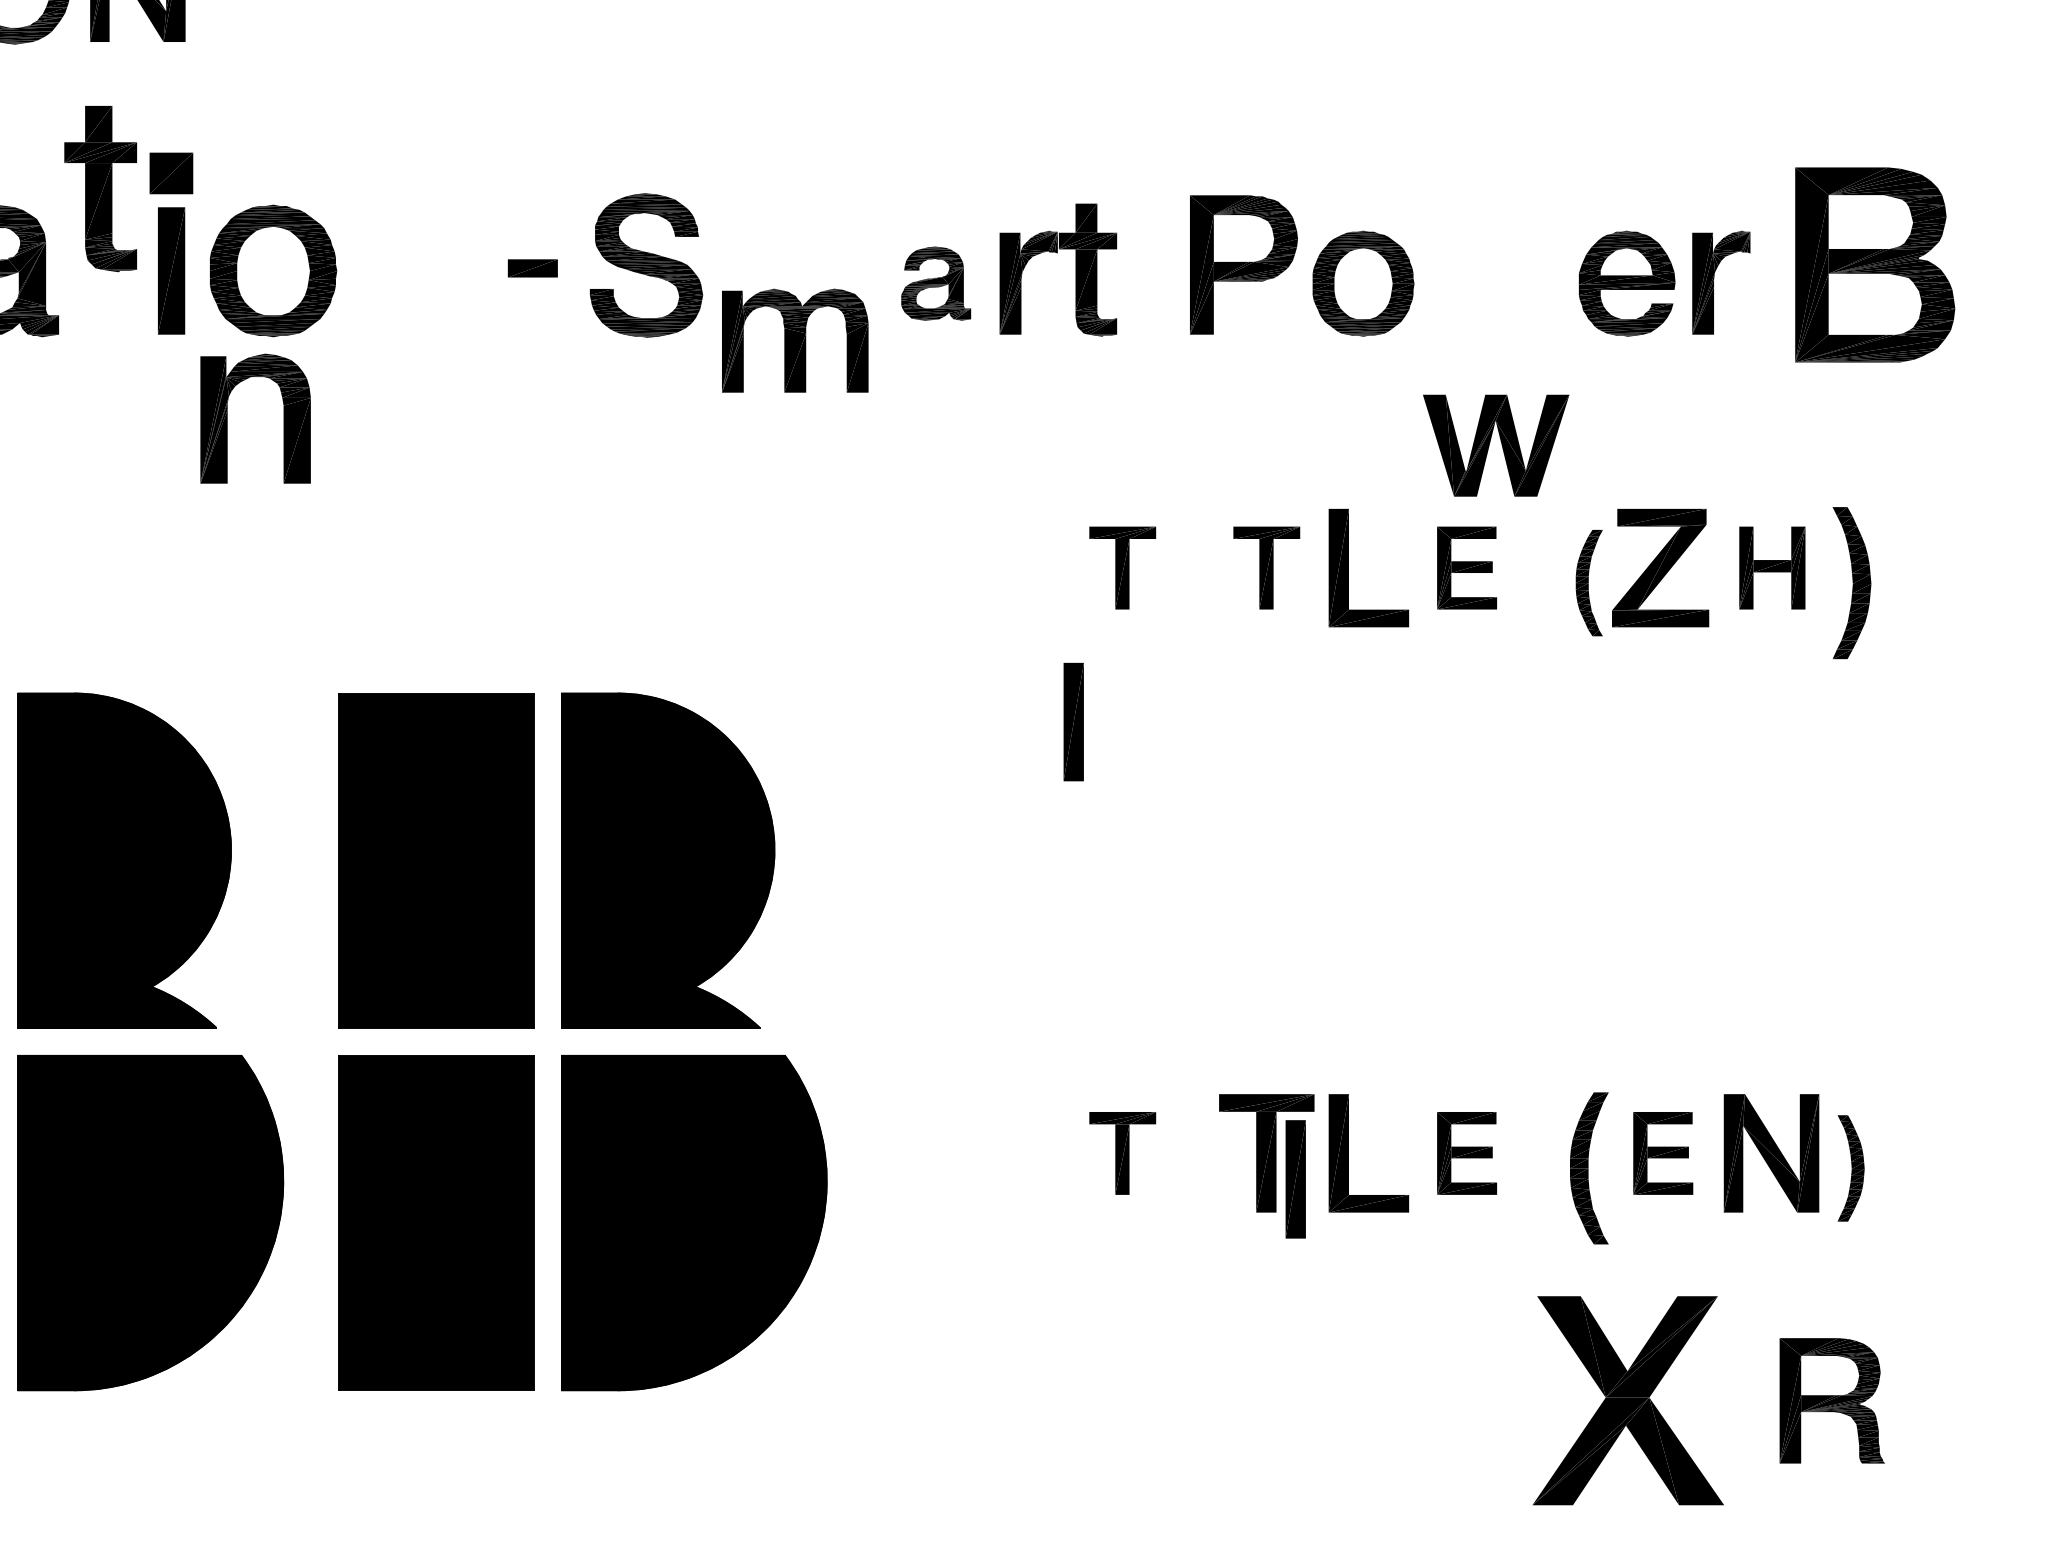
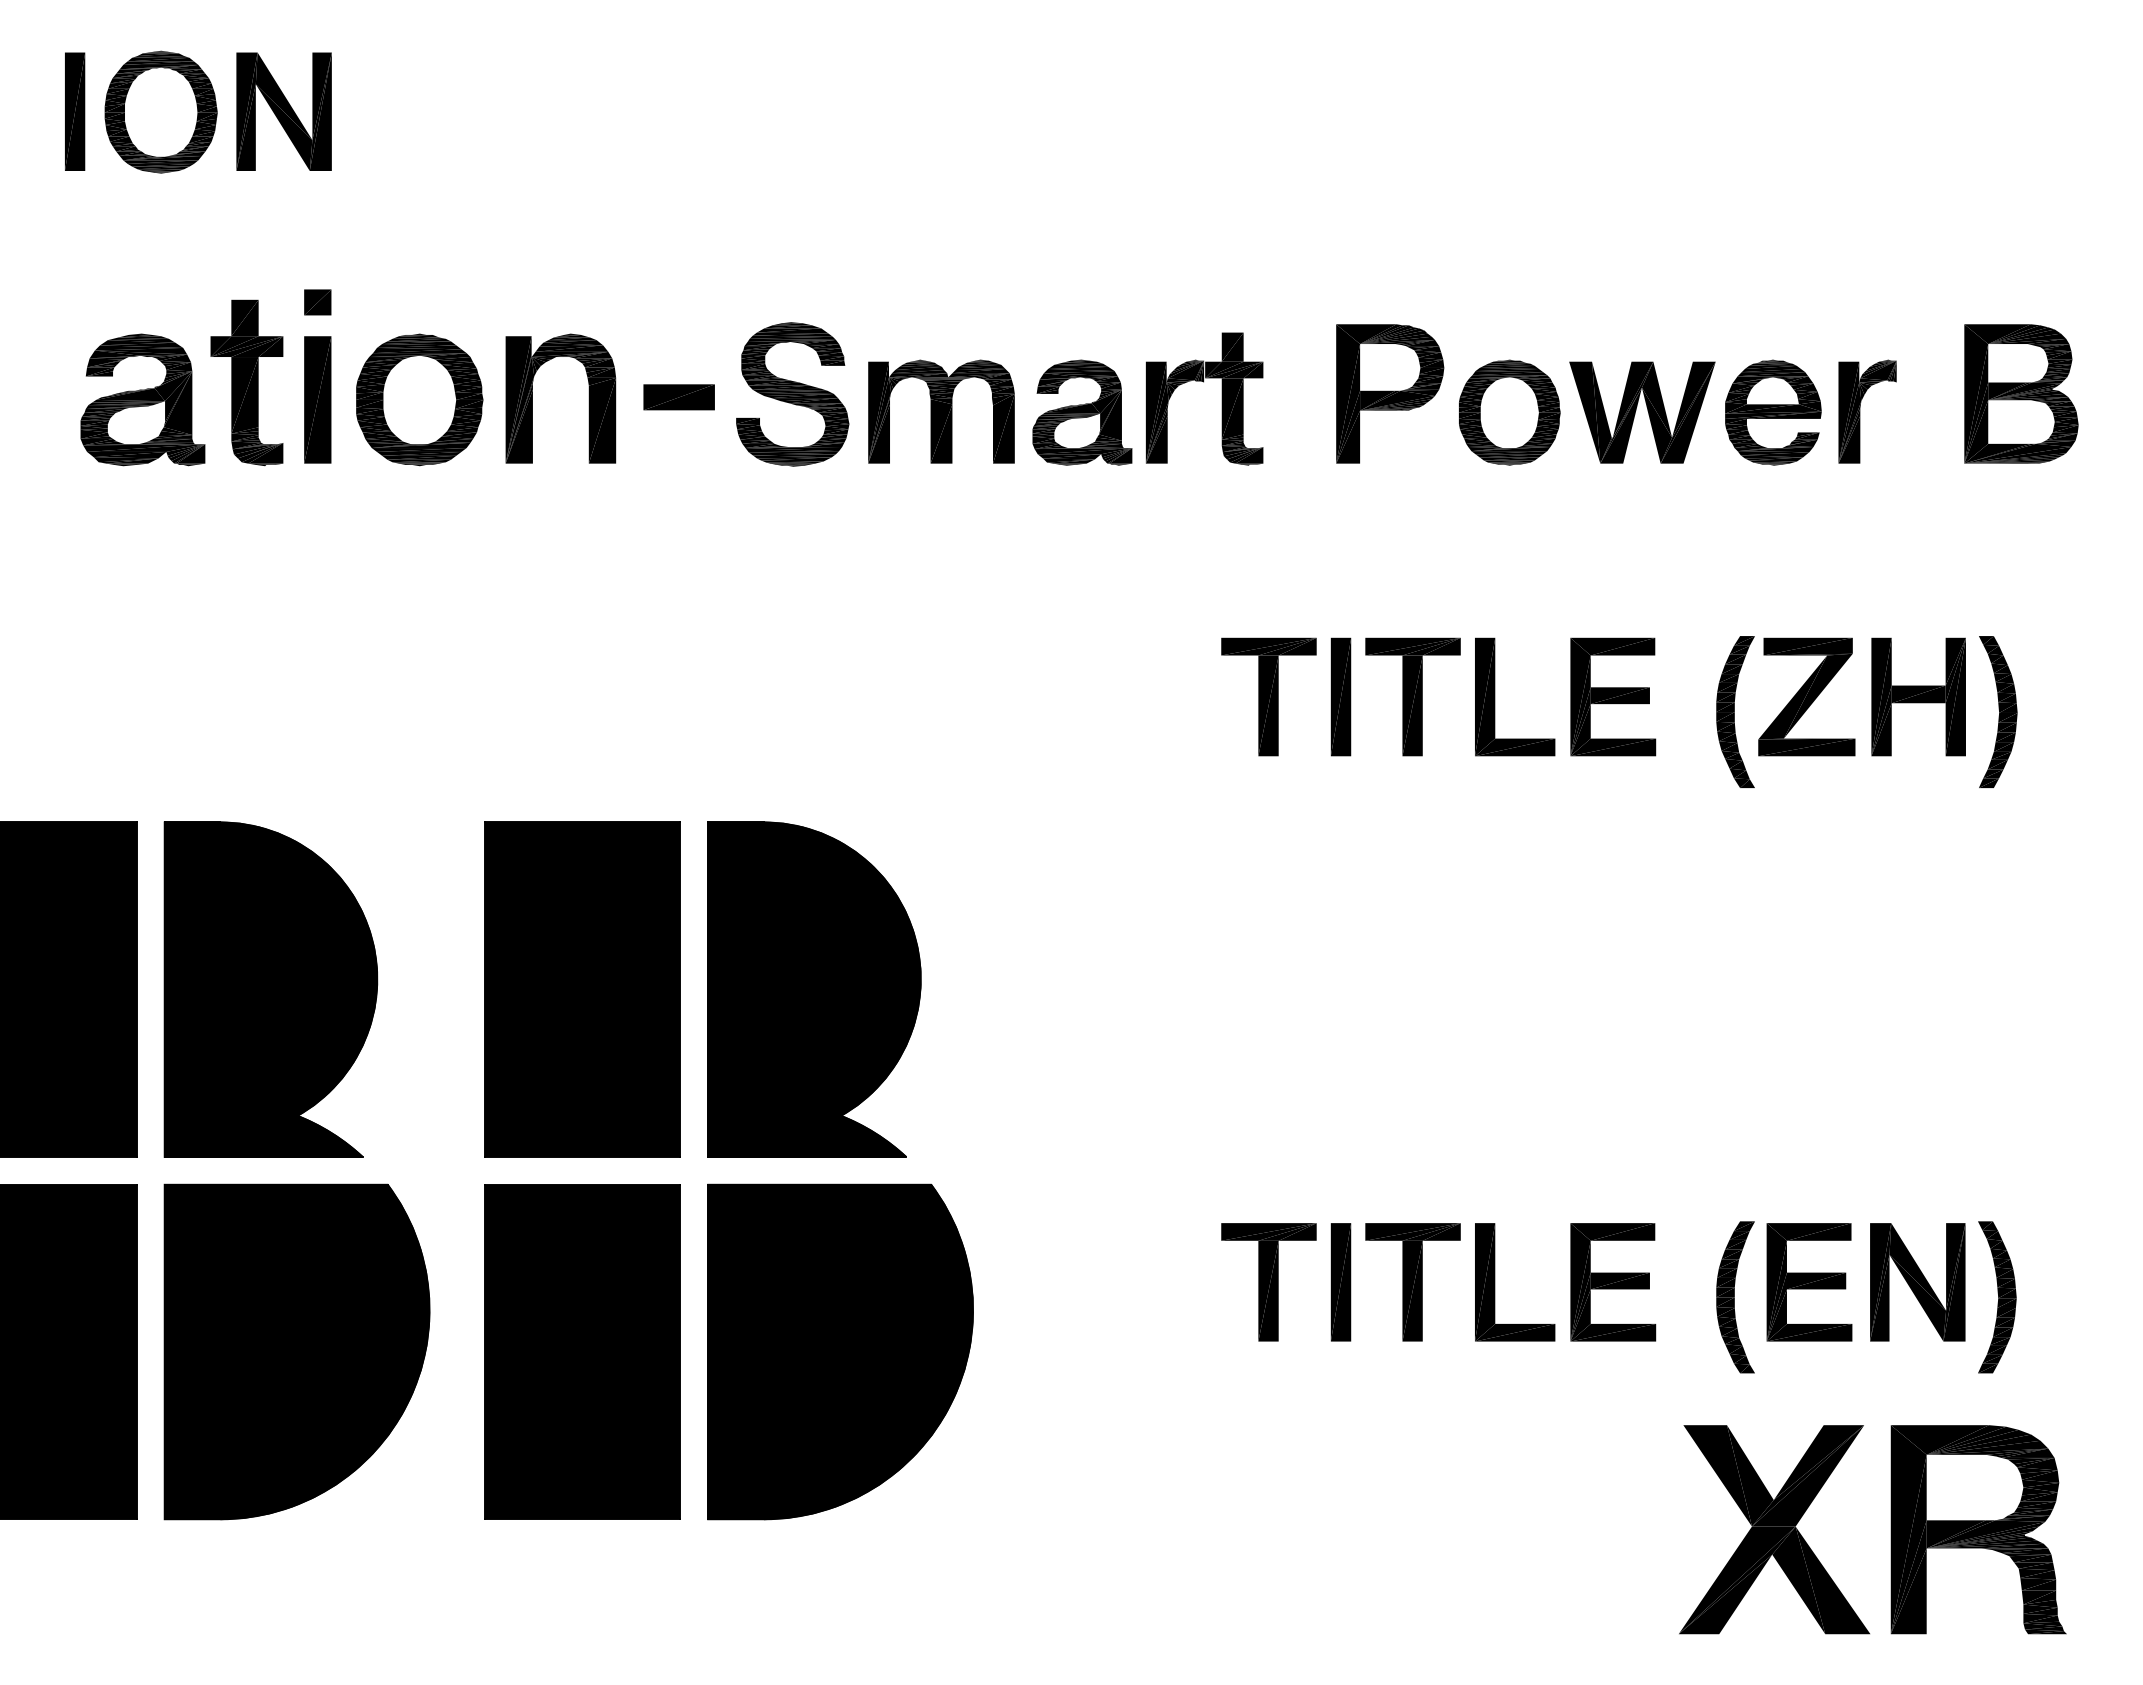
part: (171, 173) -> (317, 302), size x0.62
part: (100, 188) -> (246, 382), moved
part: (1875, 264) -> (2021, 393), size x0.71
part: (532, 268) -> (678, 397), size x1.43
part: (936, 283) -> (1082, 412), size x1.43
part: (795, 340) -> (941, 411), moved
part: (227, 418) -> (532, 398), moved
part: (1496, 445) -> (1642, 412), moved
part: (1122, 567) -> (1268, 696), size x1.43
part: (1266, 567) -> (1412, 696), size x1.43
part: (1467, 567) -> (1613, 696), size x1.43
part: (1772, 567) -> (1918, 696), size x1.43
part: (1589, 582) -> (1735, 711), size x1.43
part: (1073, 721) -> (1340, 696), moved
part: (1122, 1153) -> (1268, 1282), size x1.43
part: (1467, 1153) -> (1613, 1282), size x1.43
part: (1663, 1153) -> (1809, 1282), size x1.43
part: (1851, 1168) -> (1997, 1297), size x1.43
part: (1295, 1179) -> (1340, 1282), moved
part: (1832, 1400) -> (1978, 1529), size x1.67

